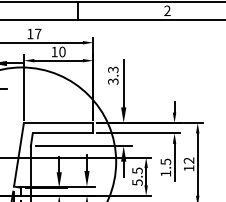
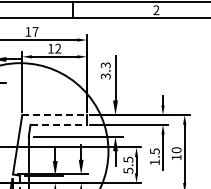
text: (62, 51) -> (58, 48), 10 -> 12
line: (59, 123) -> (55, 115), solid -> dashed
line: (63, 133) -> (59, 124), solid -> dashed
text: (188, 160) -> (176, 150), 12 -> 10

